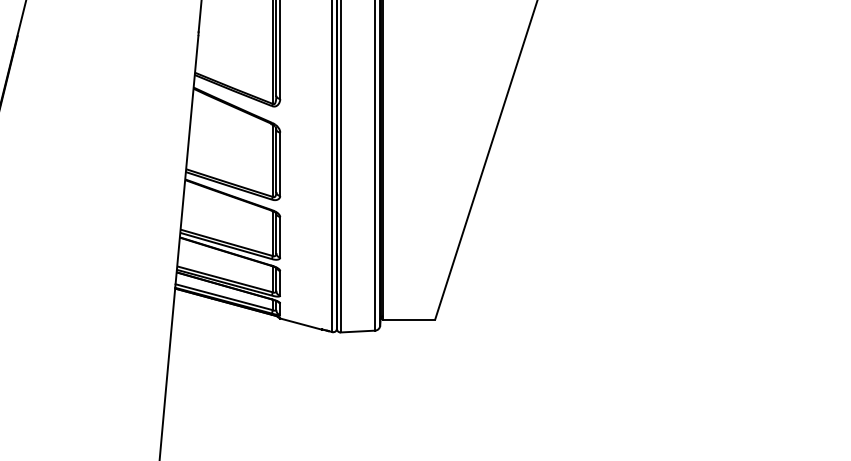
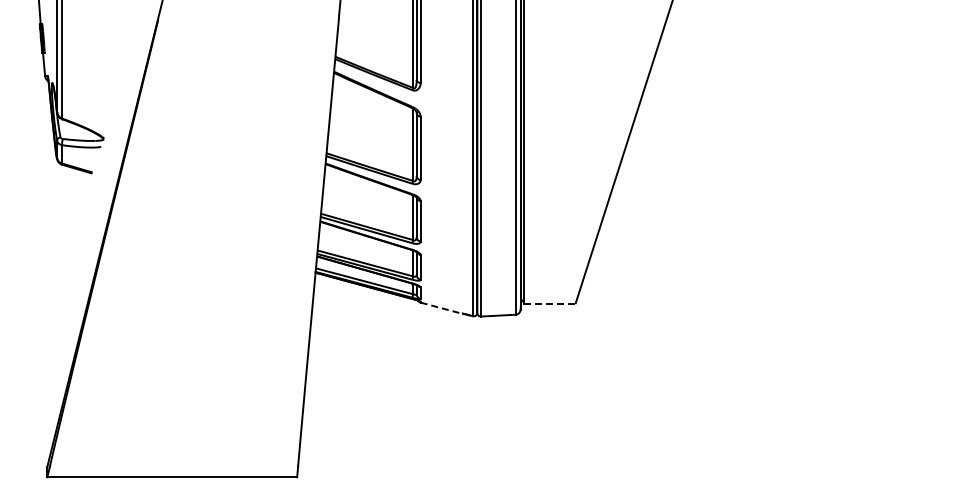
line: (409, 320) -> (549, 304), solid -> dashed
line: (301, 324) -> (441, 308), solid -> dashed

